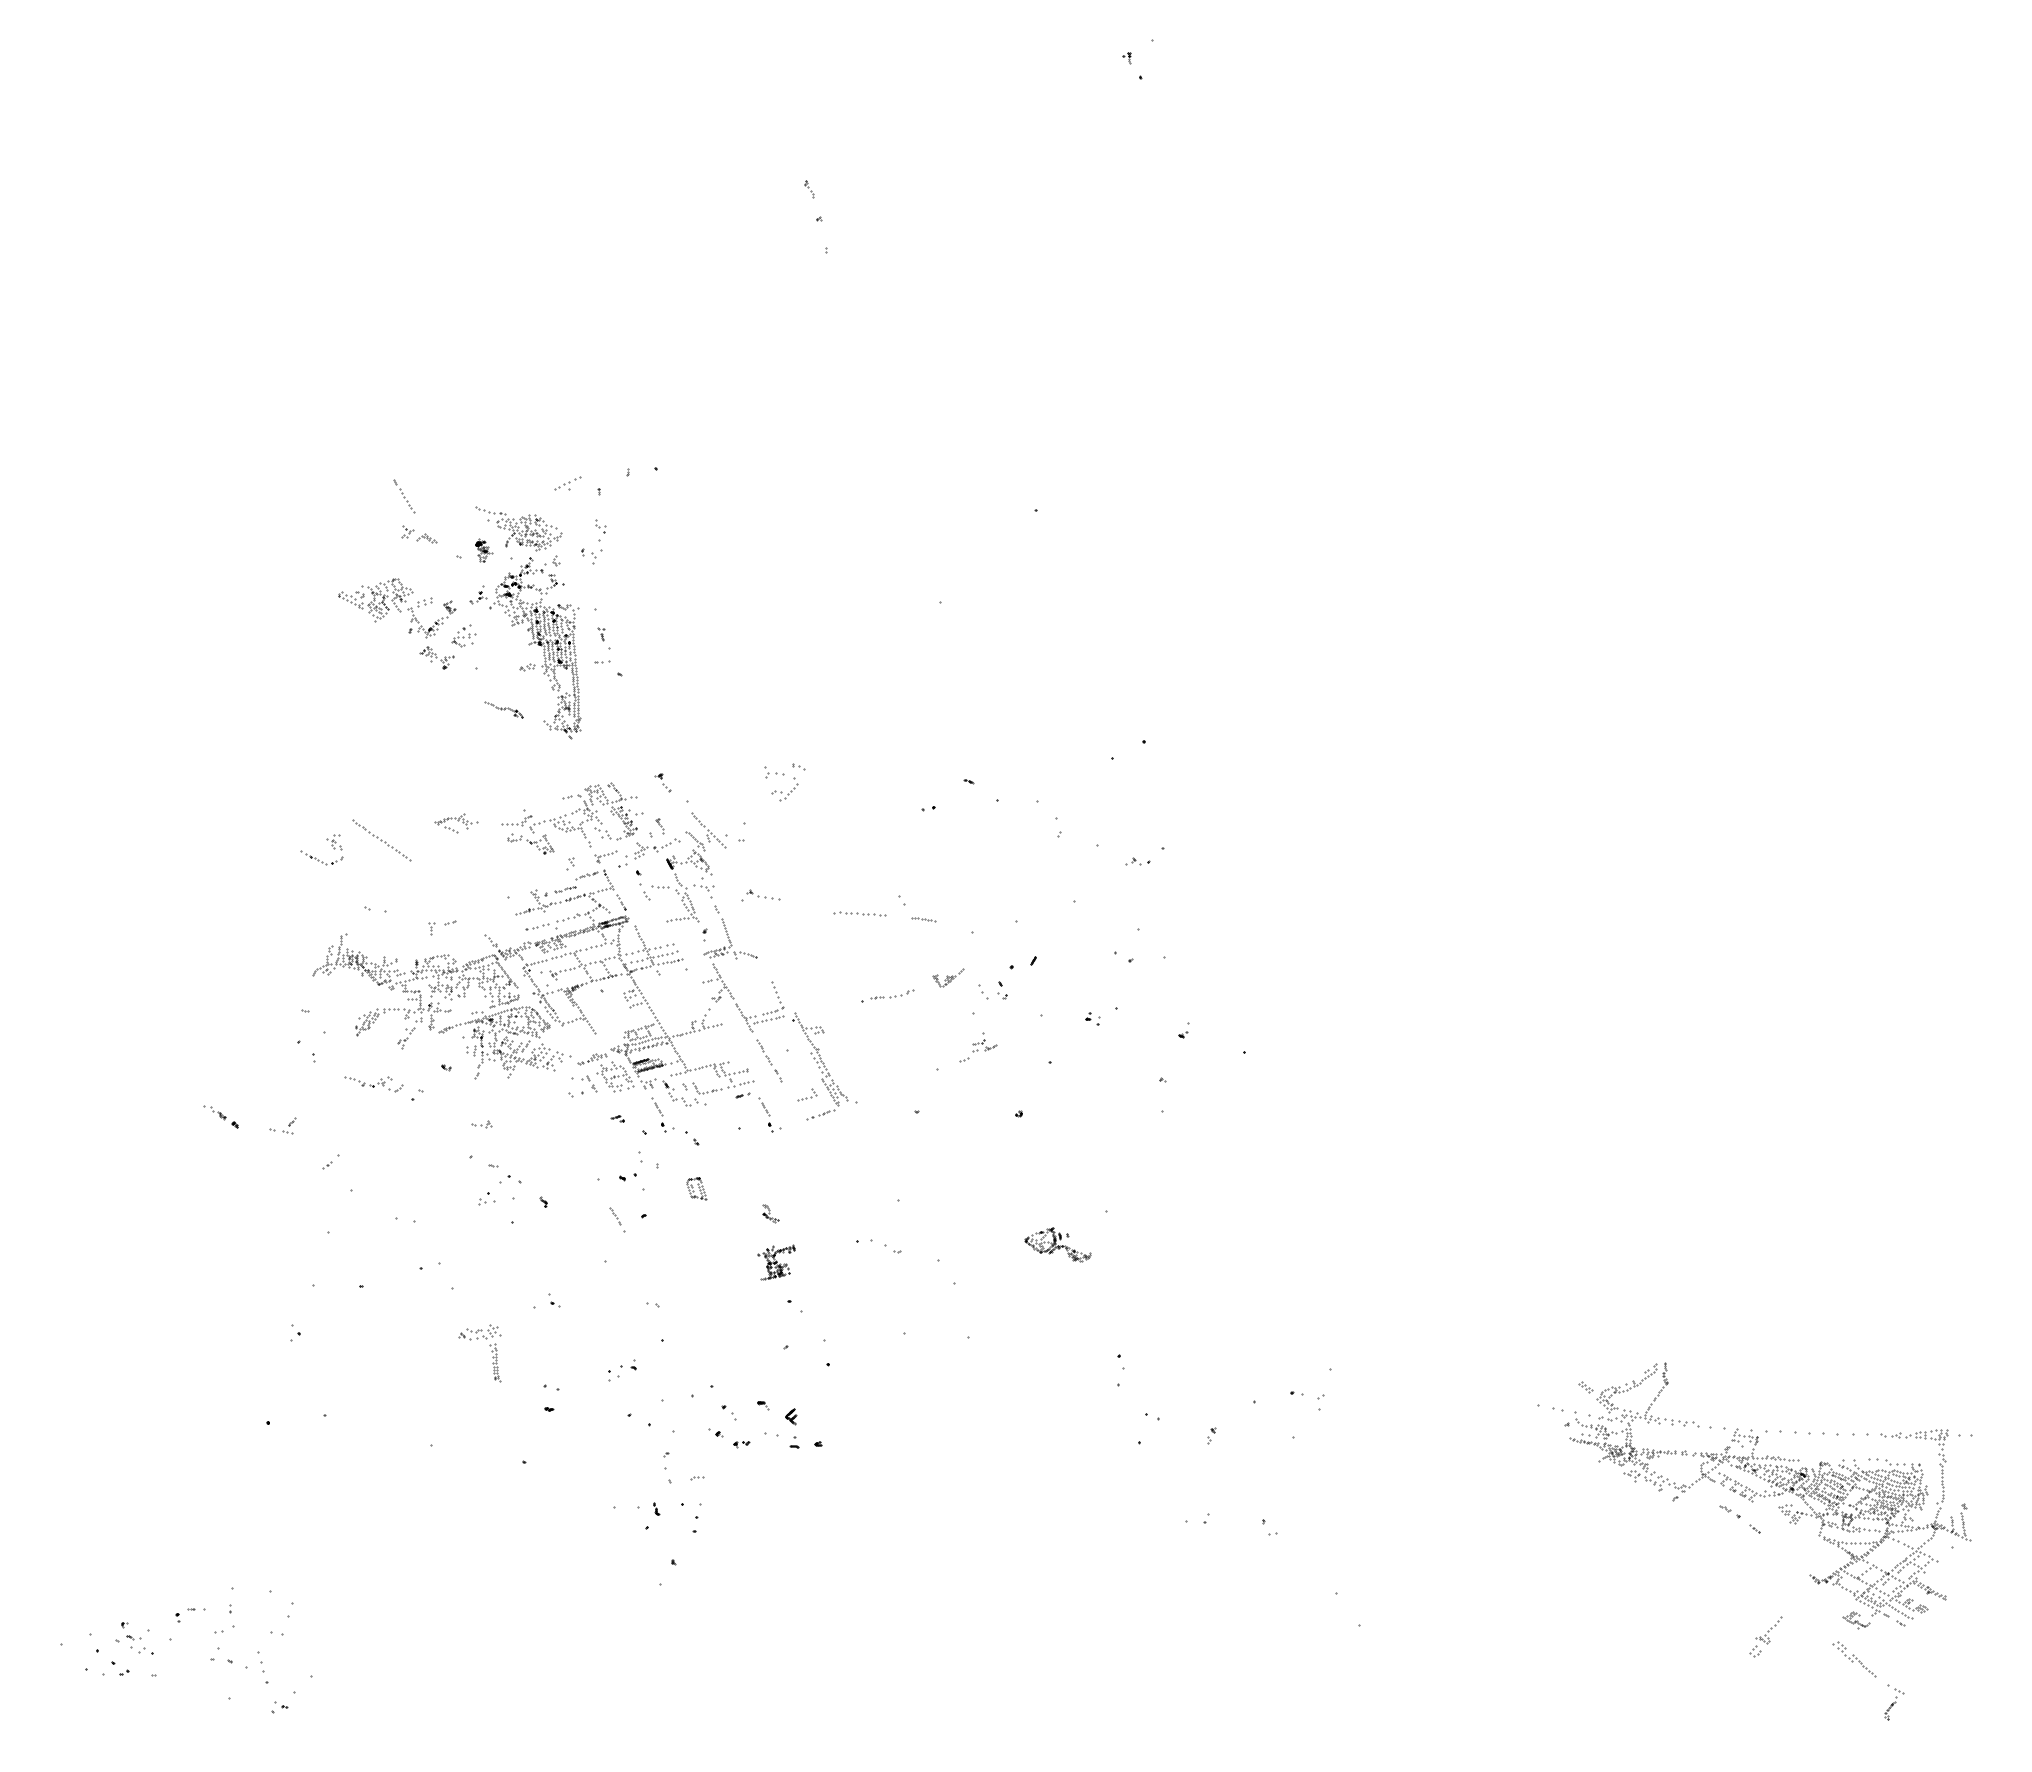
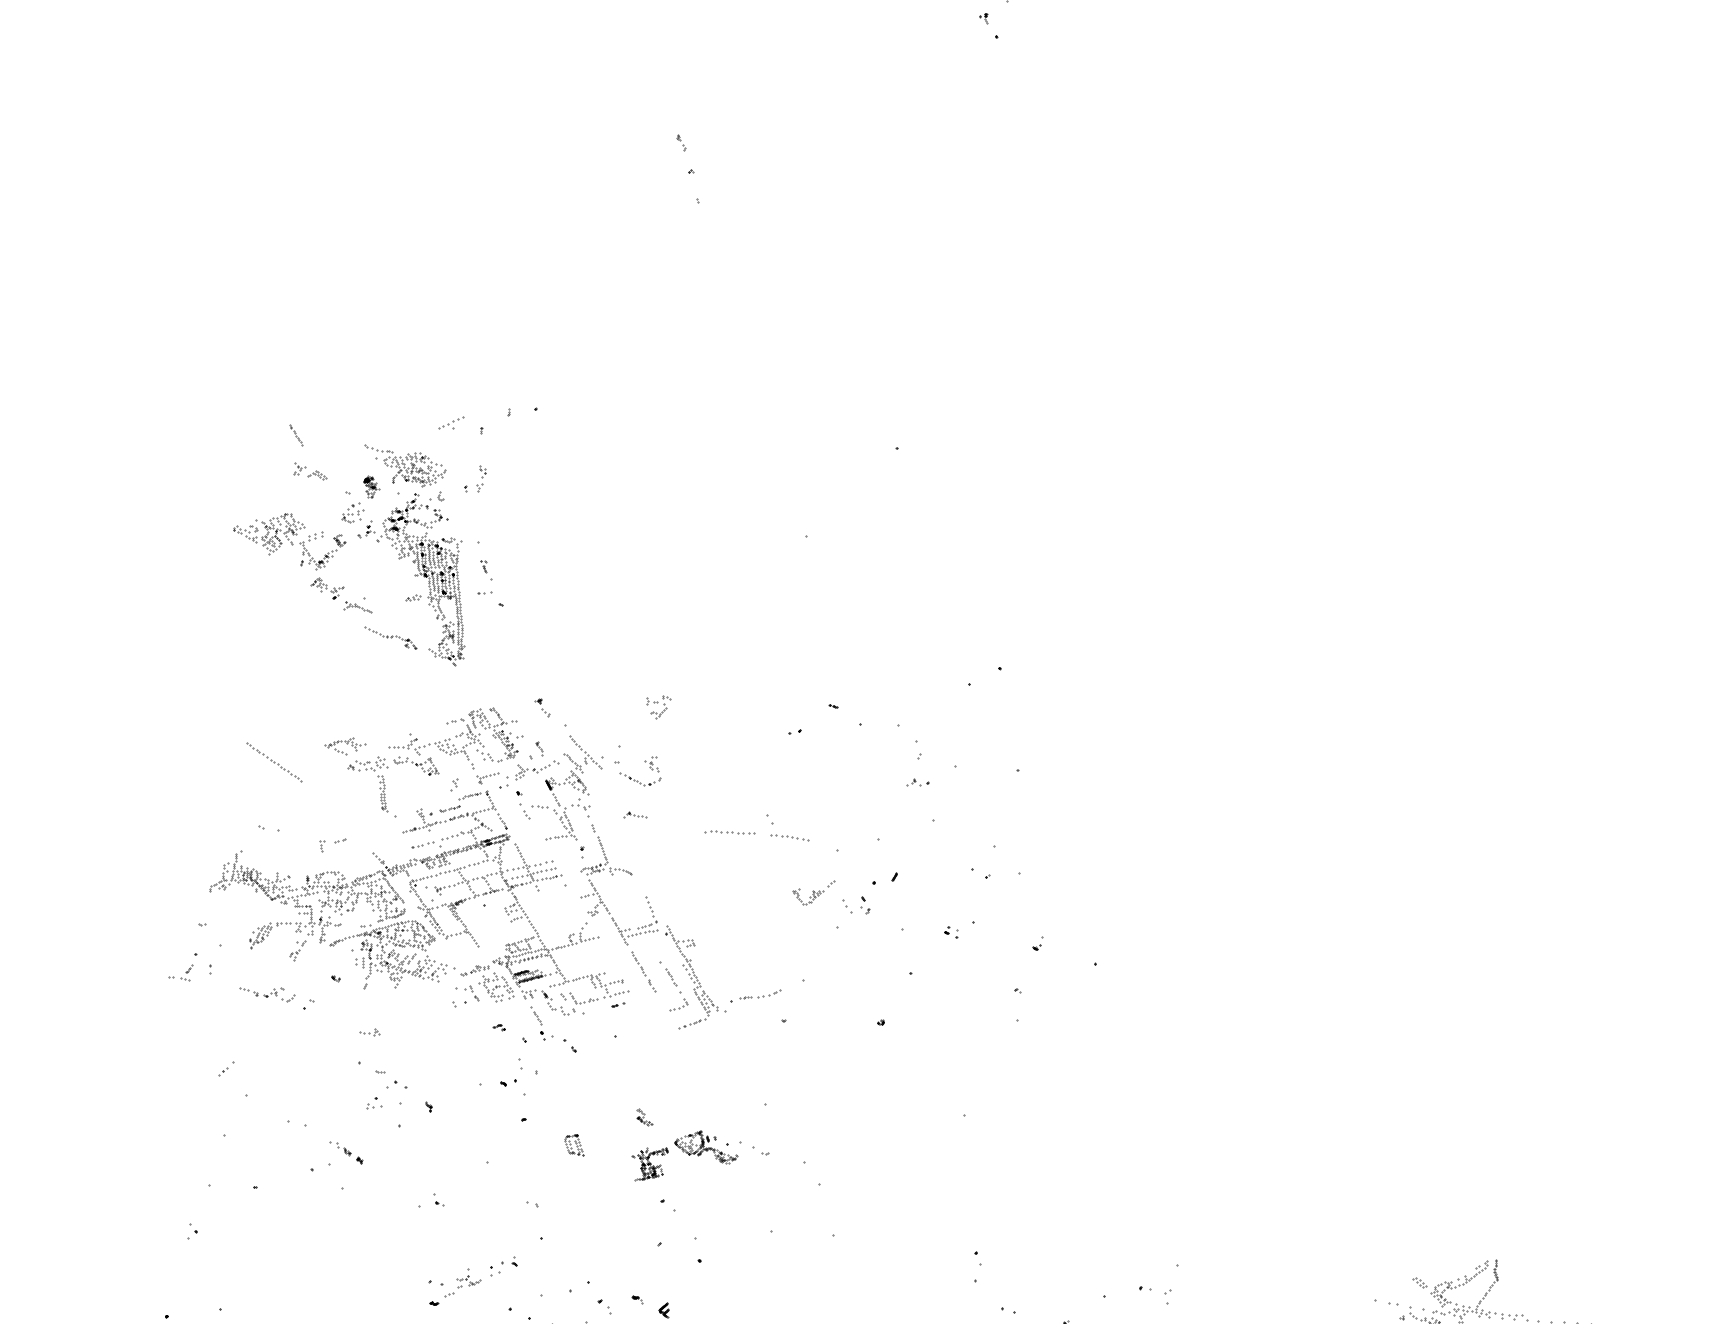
part: (404, 496) -> (296, 435), size x0.62
part: (599, 542) -> (481, 479), size x0.62
part: (463, 635) -> (352, 512), moved
part: (469, 677) -> (358, 607), added
part: (503, 709) -> (390, 637), size x1.43
part: (785, 782) -> (658, 707), size x0.62
part: (315, 857) -> (634, 778), moved
part: (1137, 861) -> (917, 782), moved
part: (760, 895) -> (634, 814), size x0.62
part: (923, 919) -> (790, 837), size x1.67
part: (947, 977) -> (812, 892), size x1.43
part: (887, 995) -> (755, 995), moved
part: (978, 1047) -> (462, 1282), moved
part: (769, 1114) -> (643, 1023), removed
part: (220, 1116) -> (345, 1152), moved
part: (282, 1125) -> (180, 972), moved
part: (696, 1188) -> (574, 1144), moved
part: (617, 1219) -> (673, 980), moved
part: (1057, 1244) -> (705, 1146), moved
part: (491, 1351) -> (379, 782), moved

